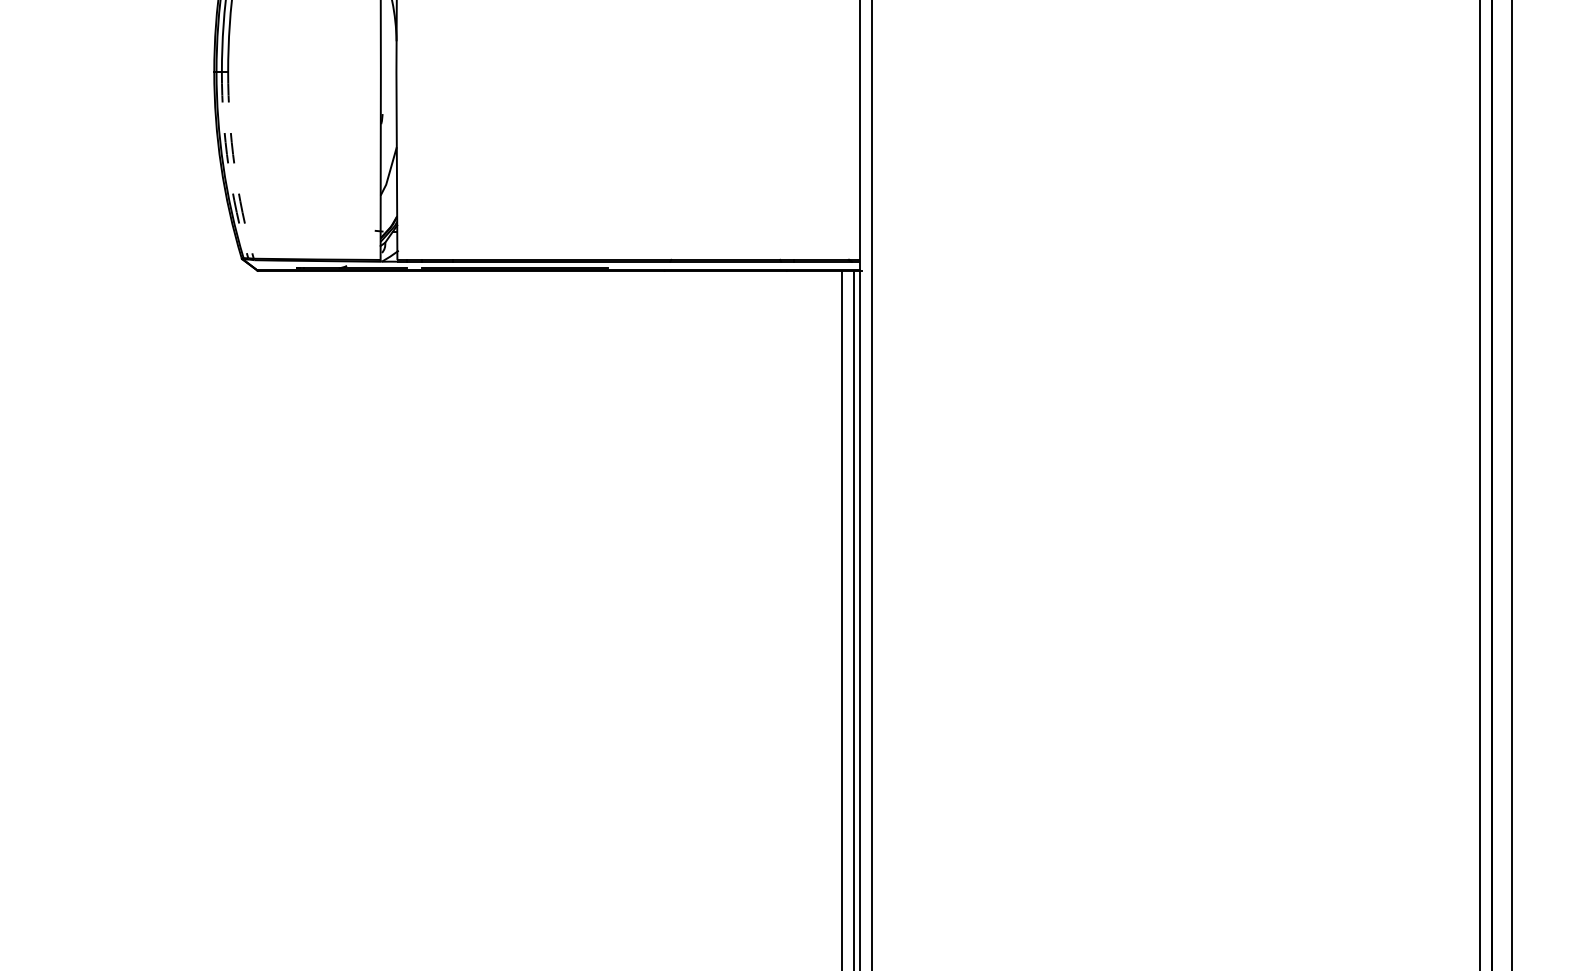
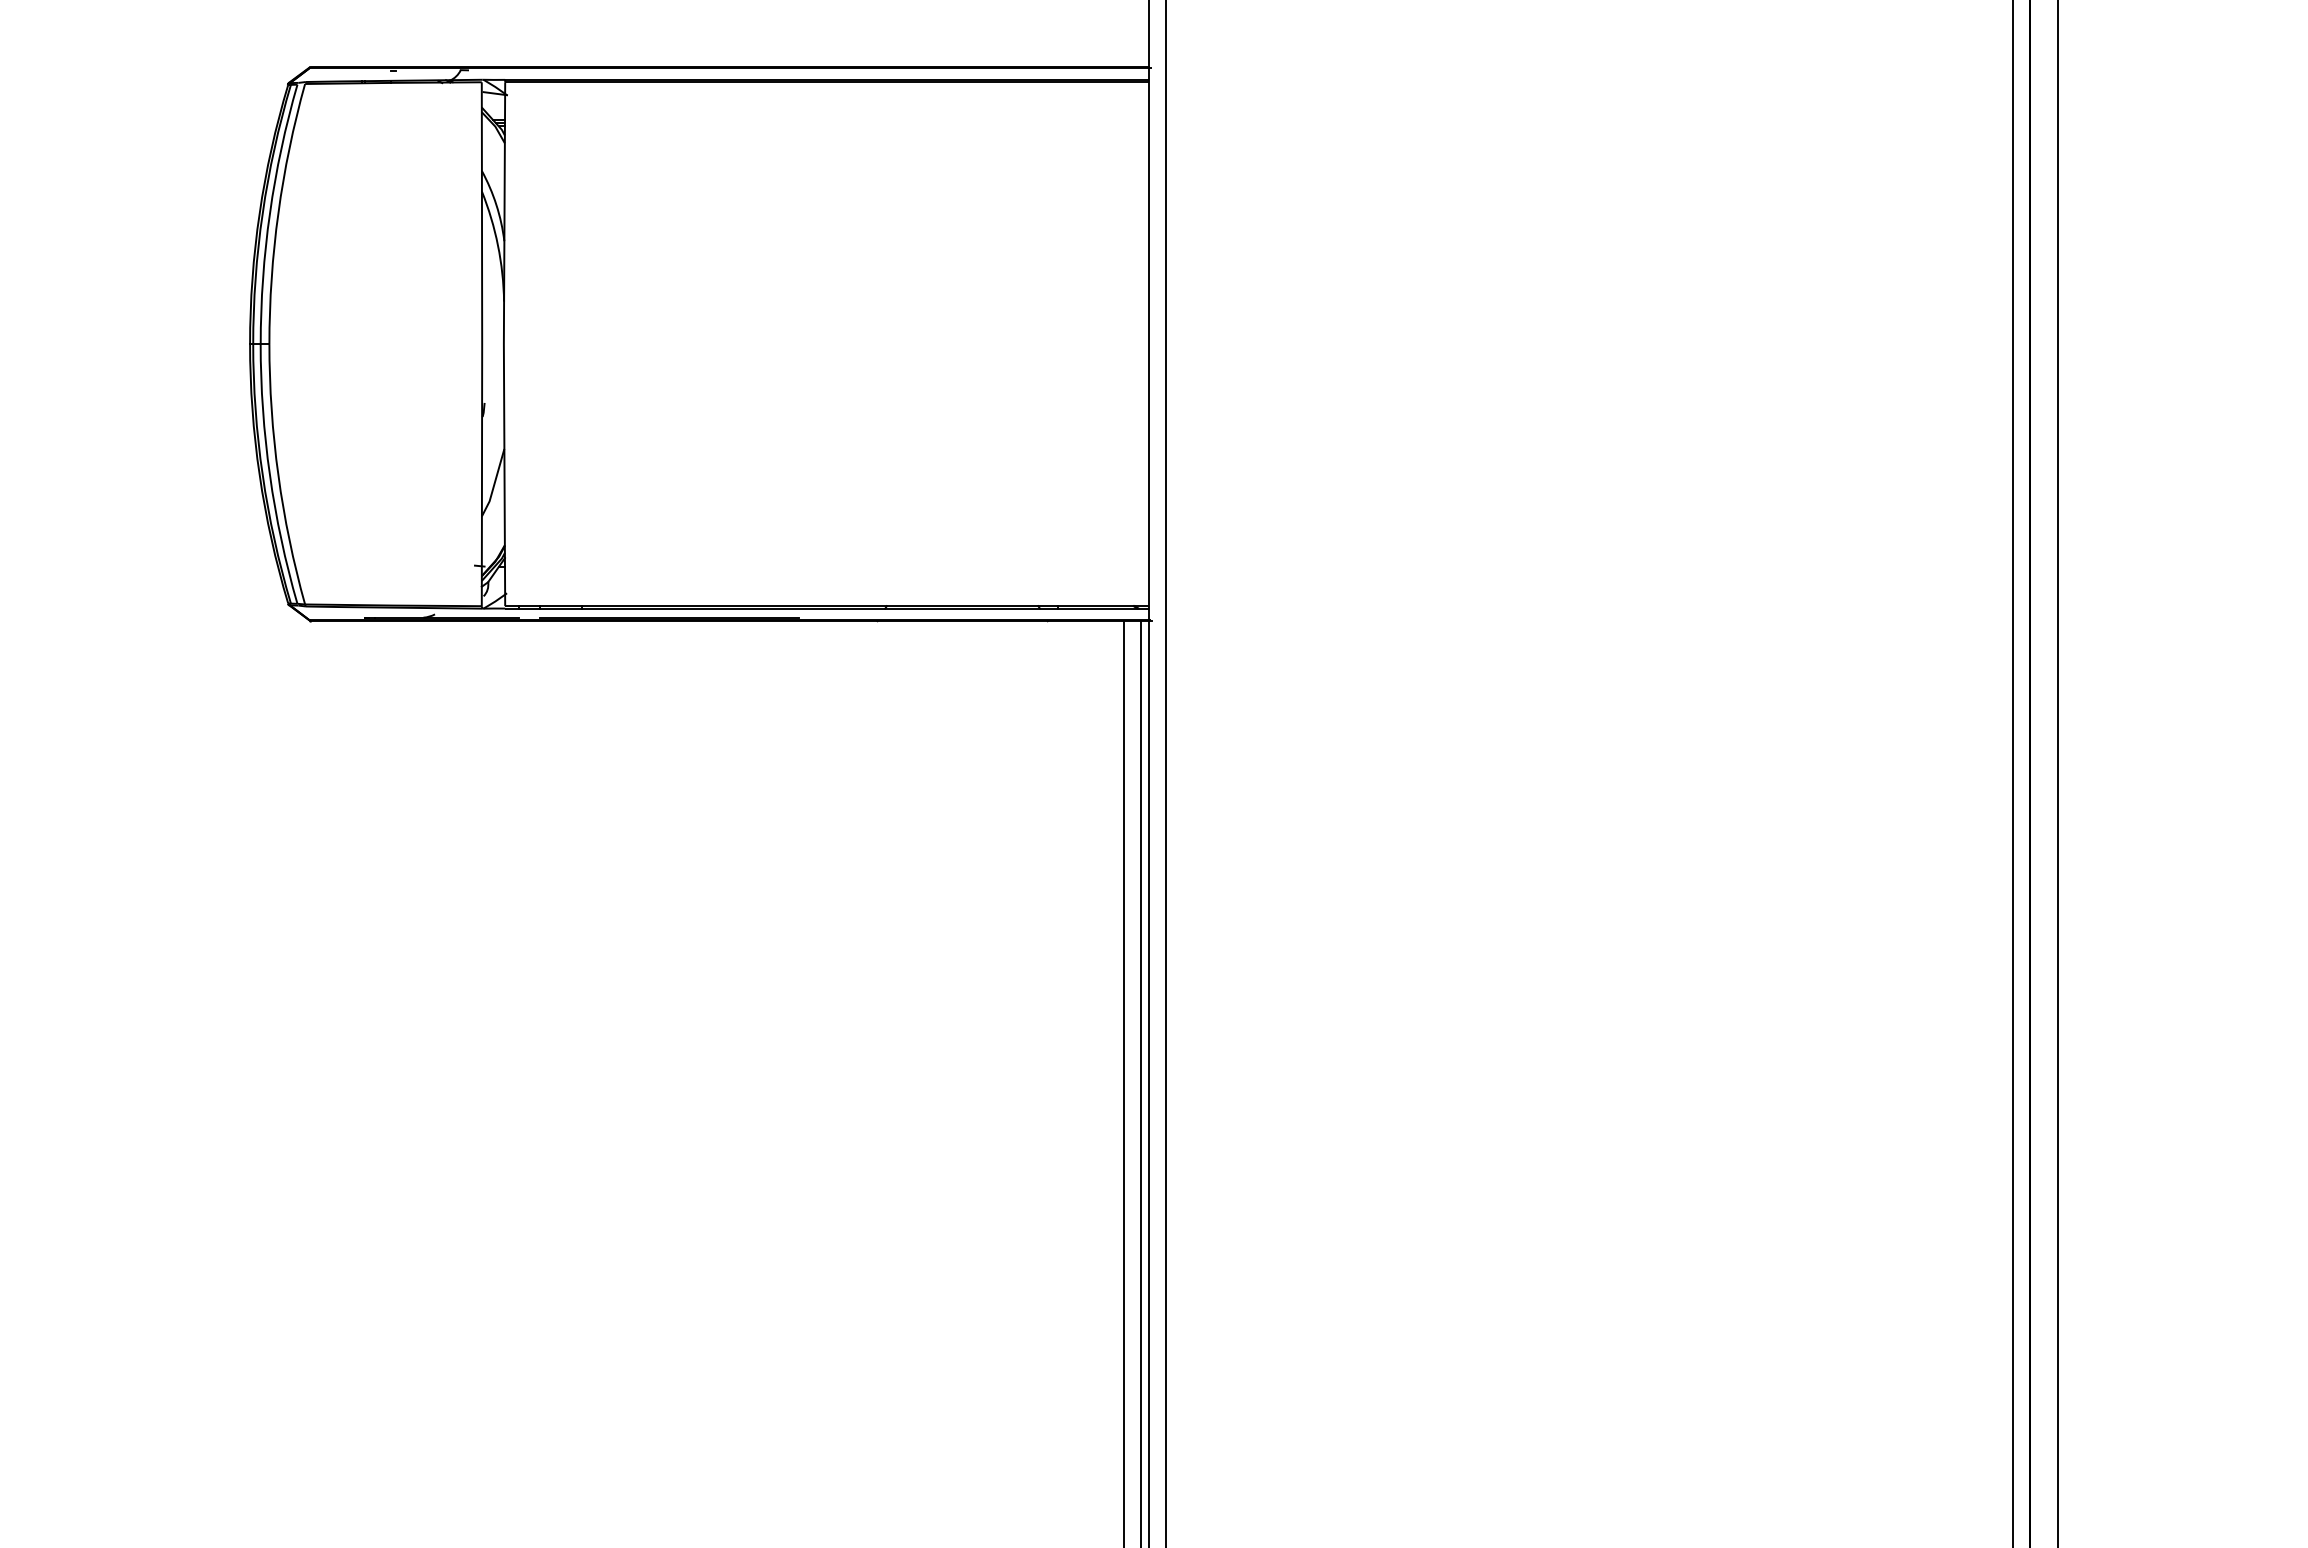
arc: (228, 166) -> (269, 475), dashed -> solid
arc: (234, 166) -> (278, 475), dashed -> solid

